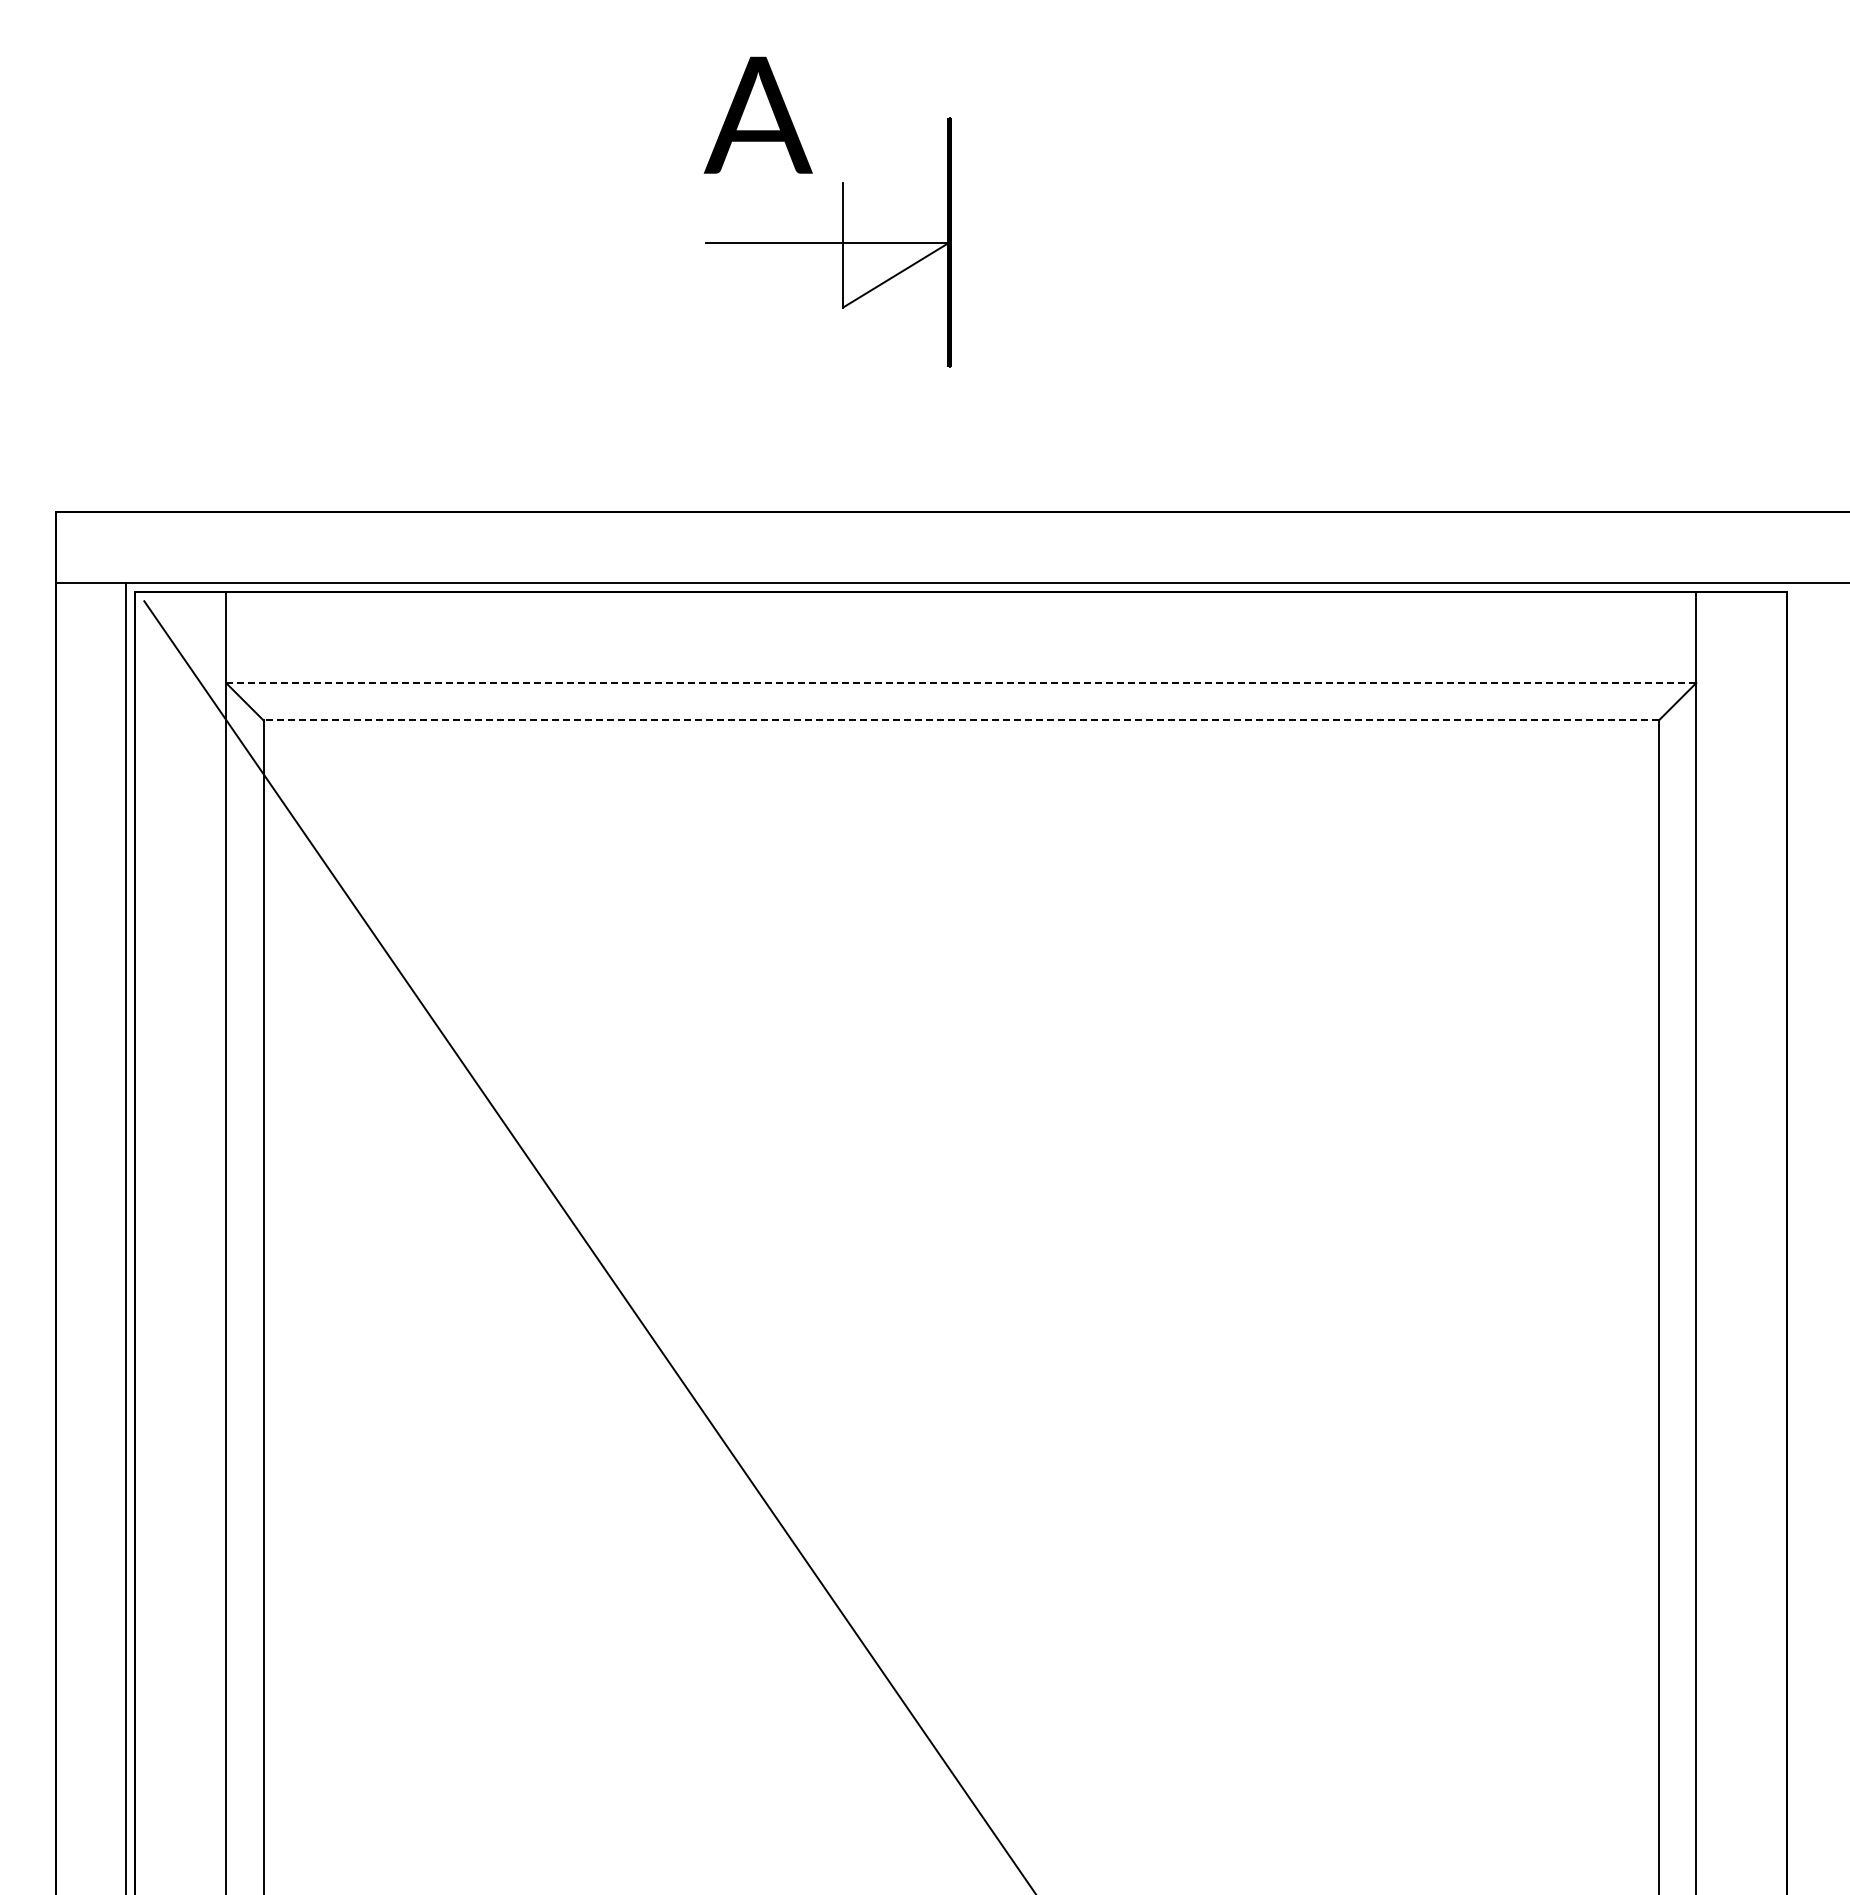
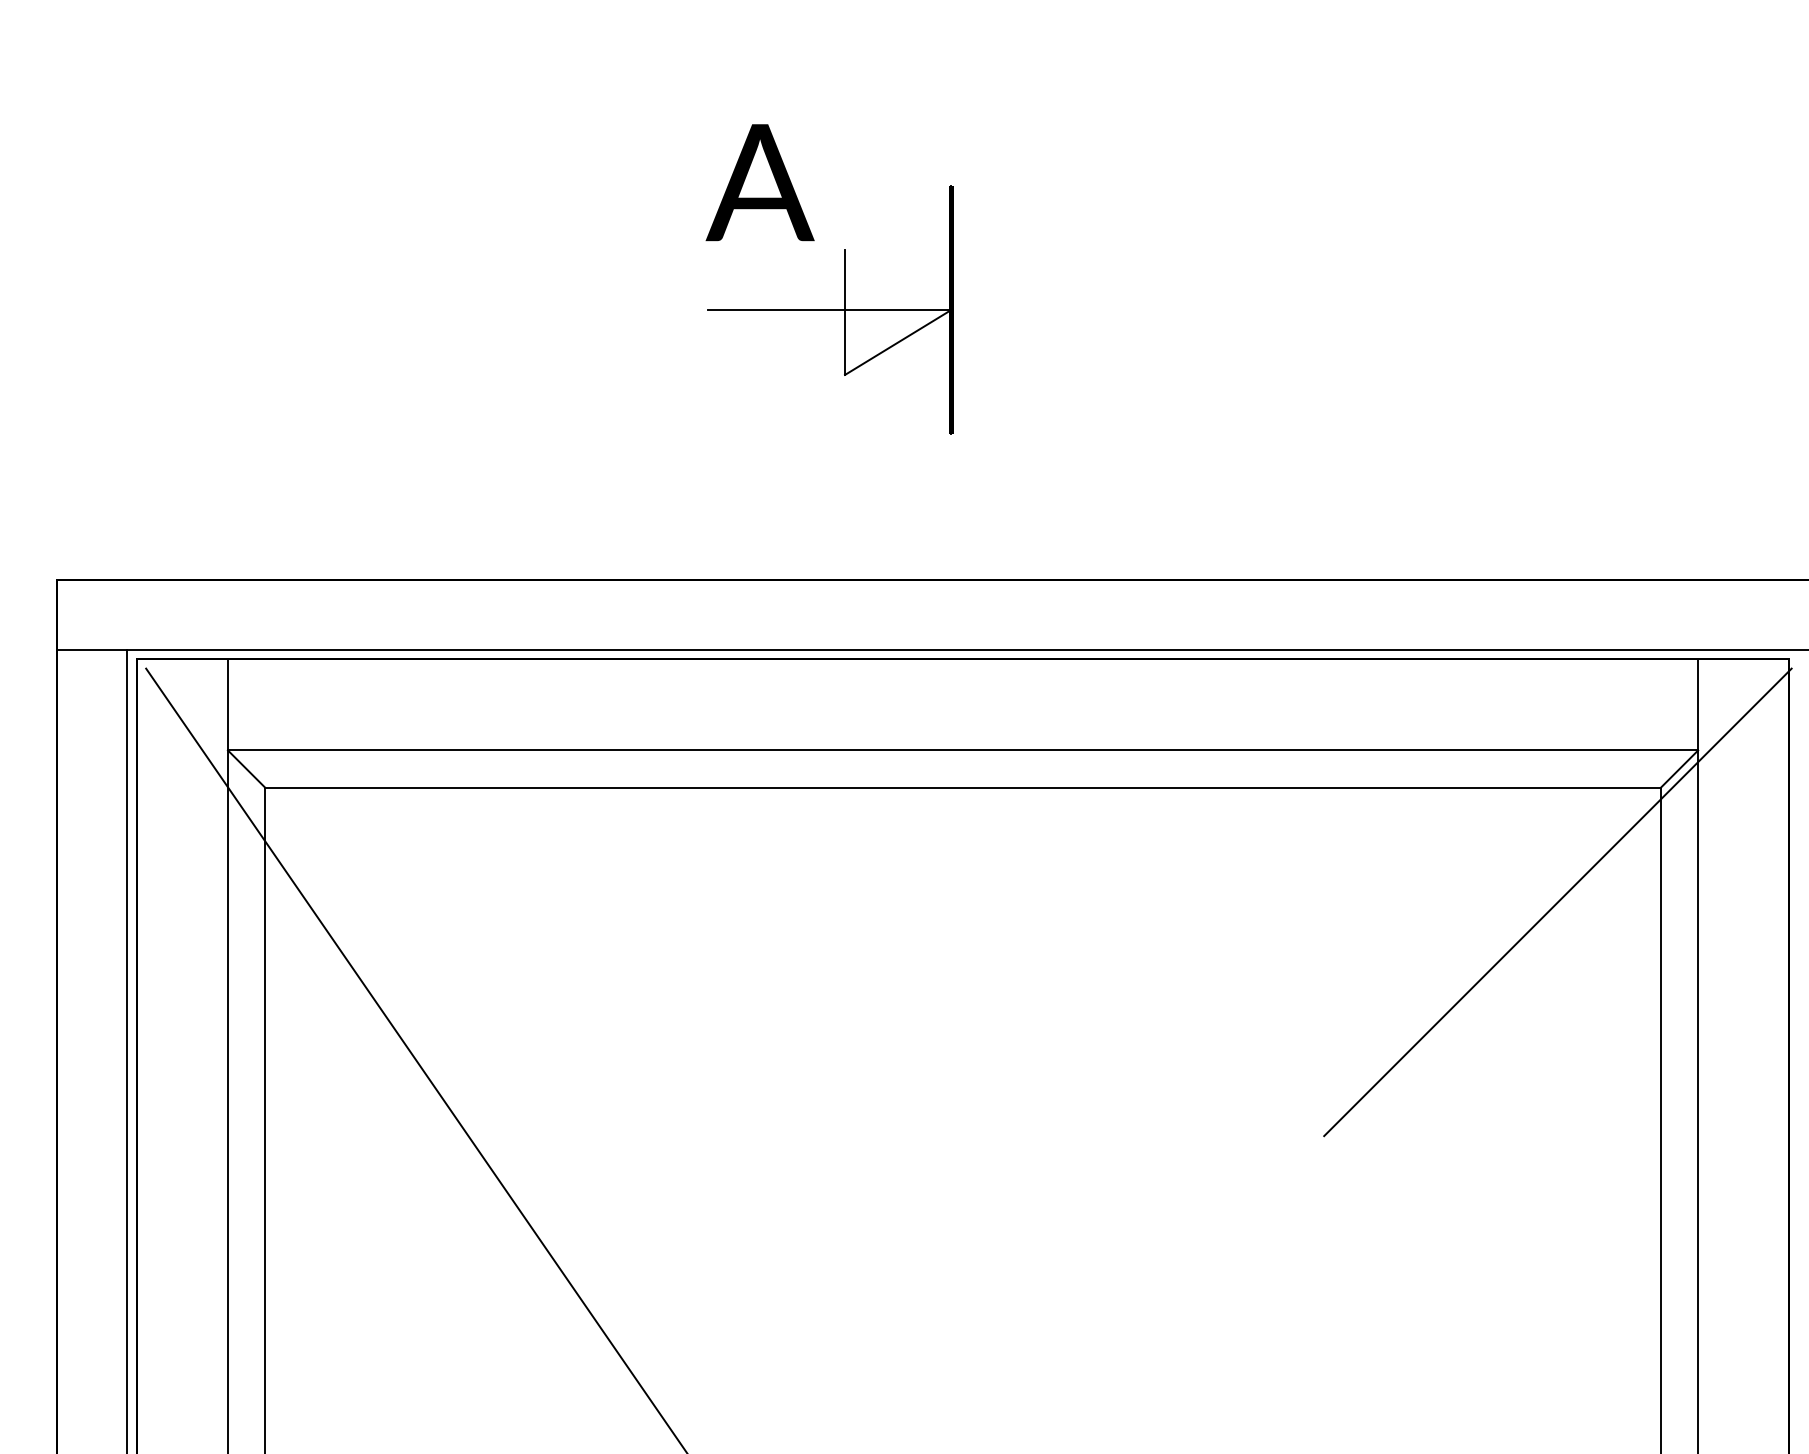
line: (960, 683) -> (962, 750), dashed -> solid
line: (961, 720) -> (963, 787), dashed -> solid
line: (1555, 834) -> (1557, 901), added

